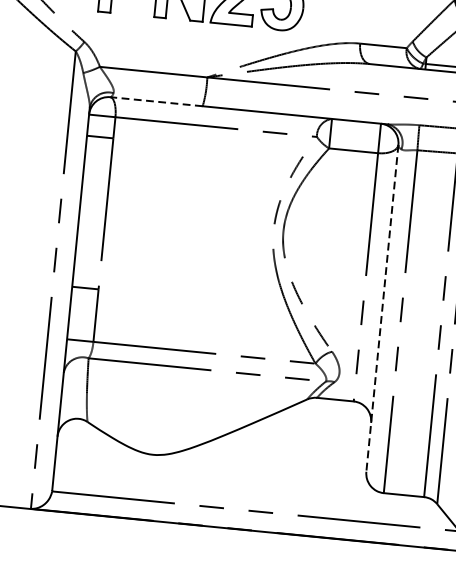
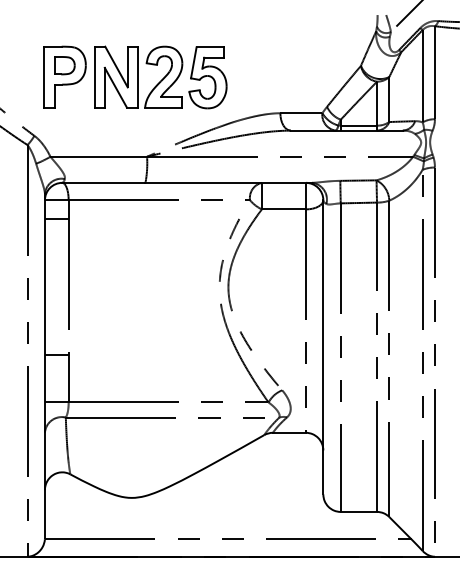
line: (156, 101) -> (103, 182), dashed -> solid
line: (382, 308) -> (323, 347), dashed -> solid

